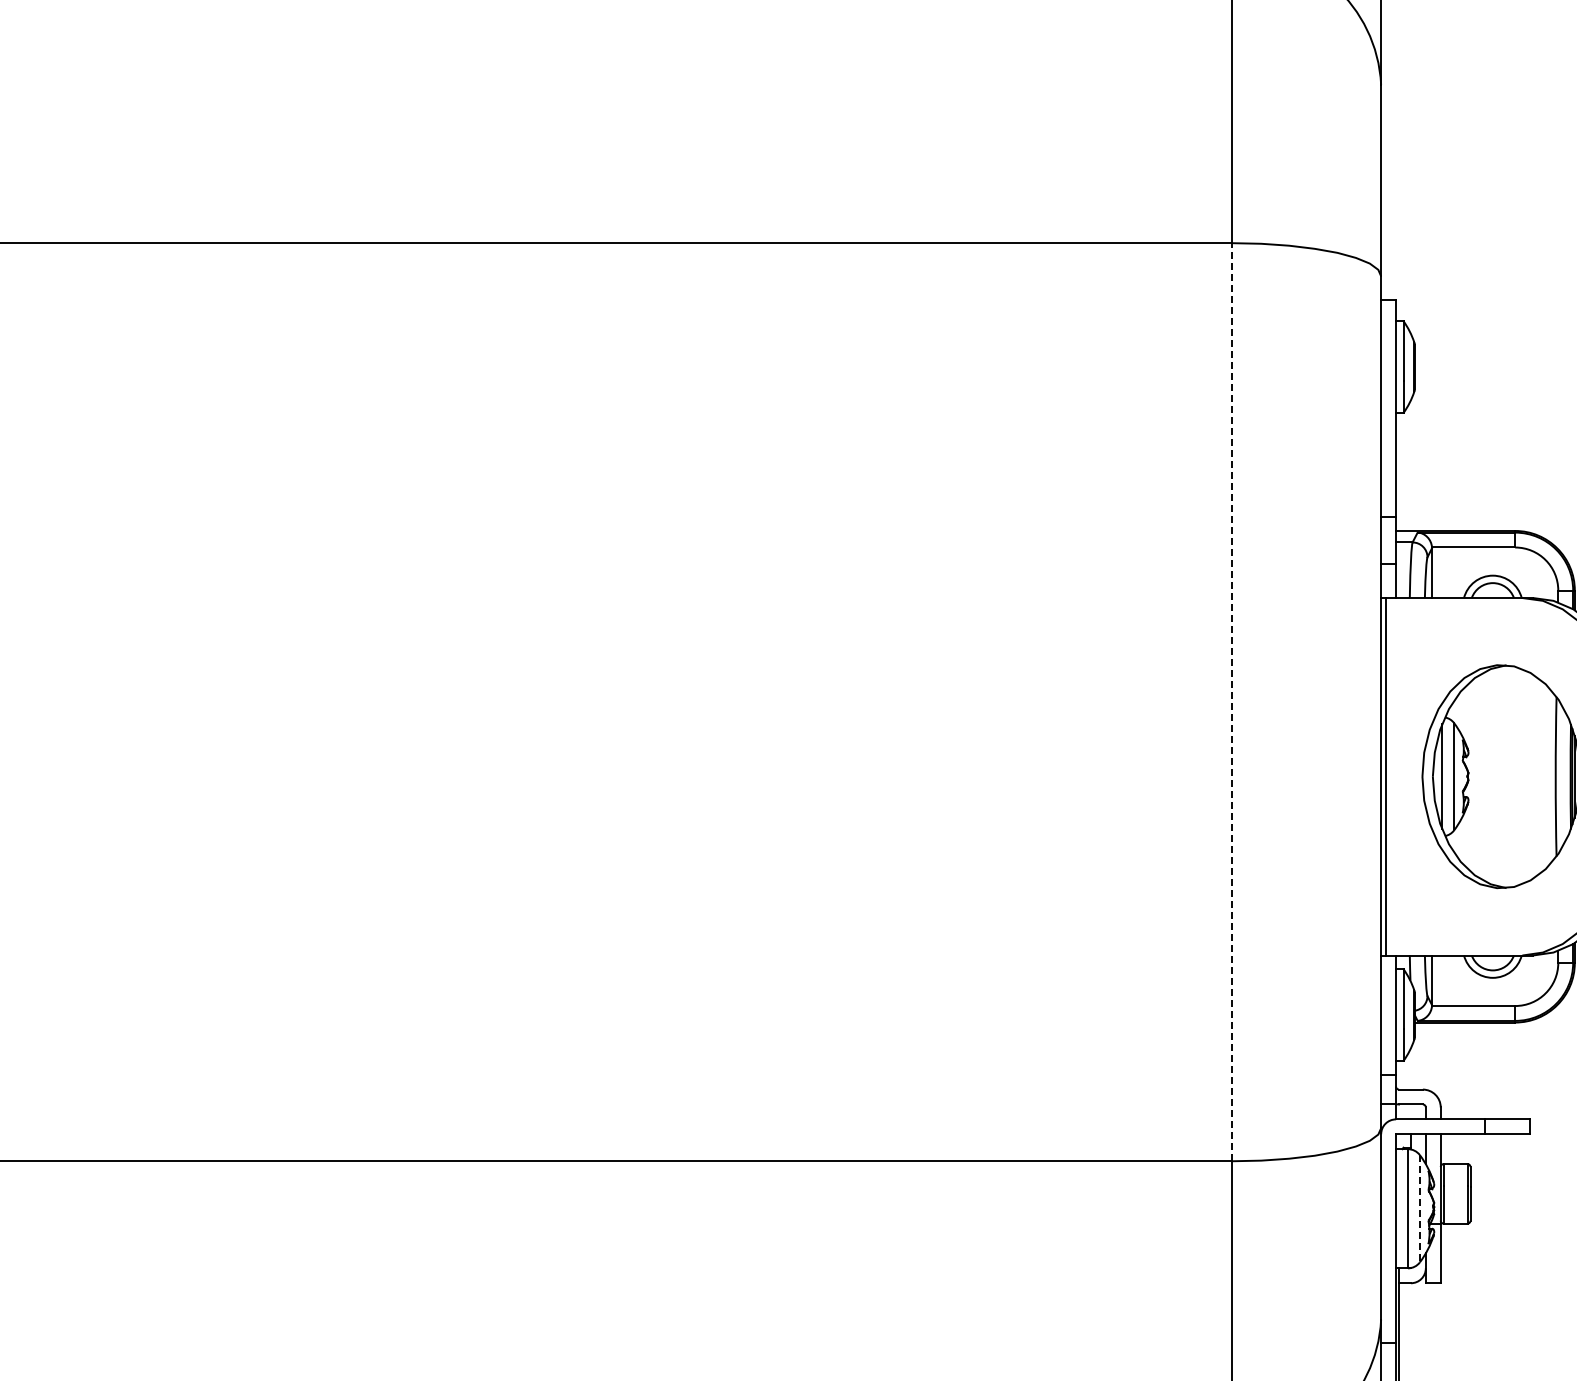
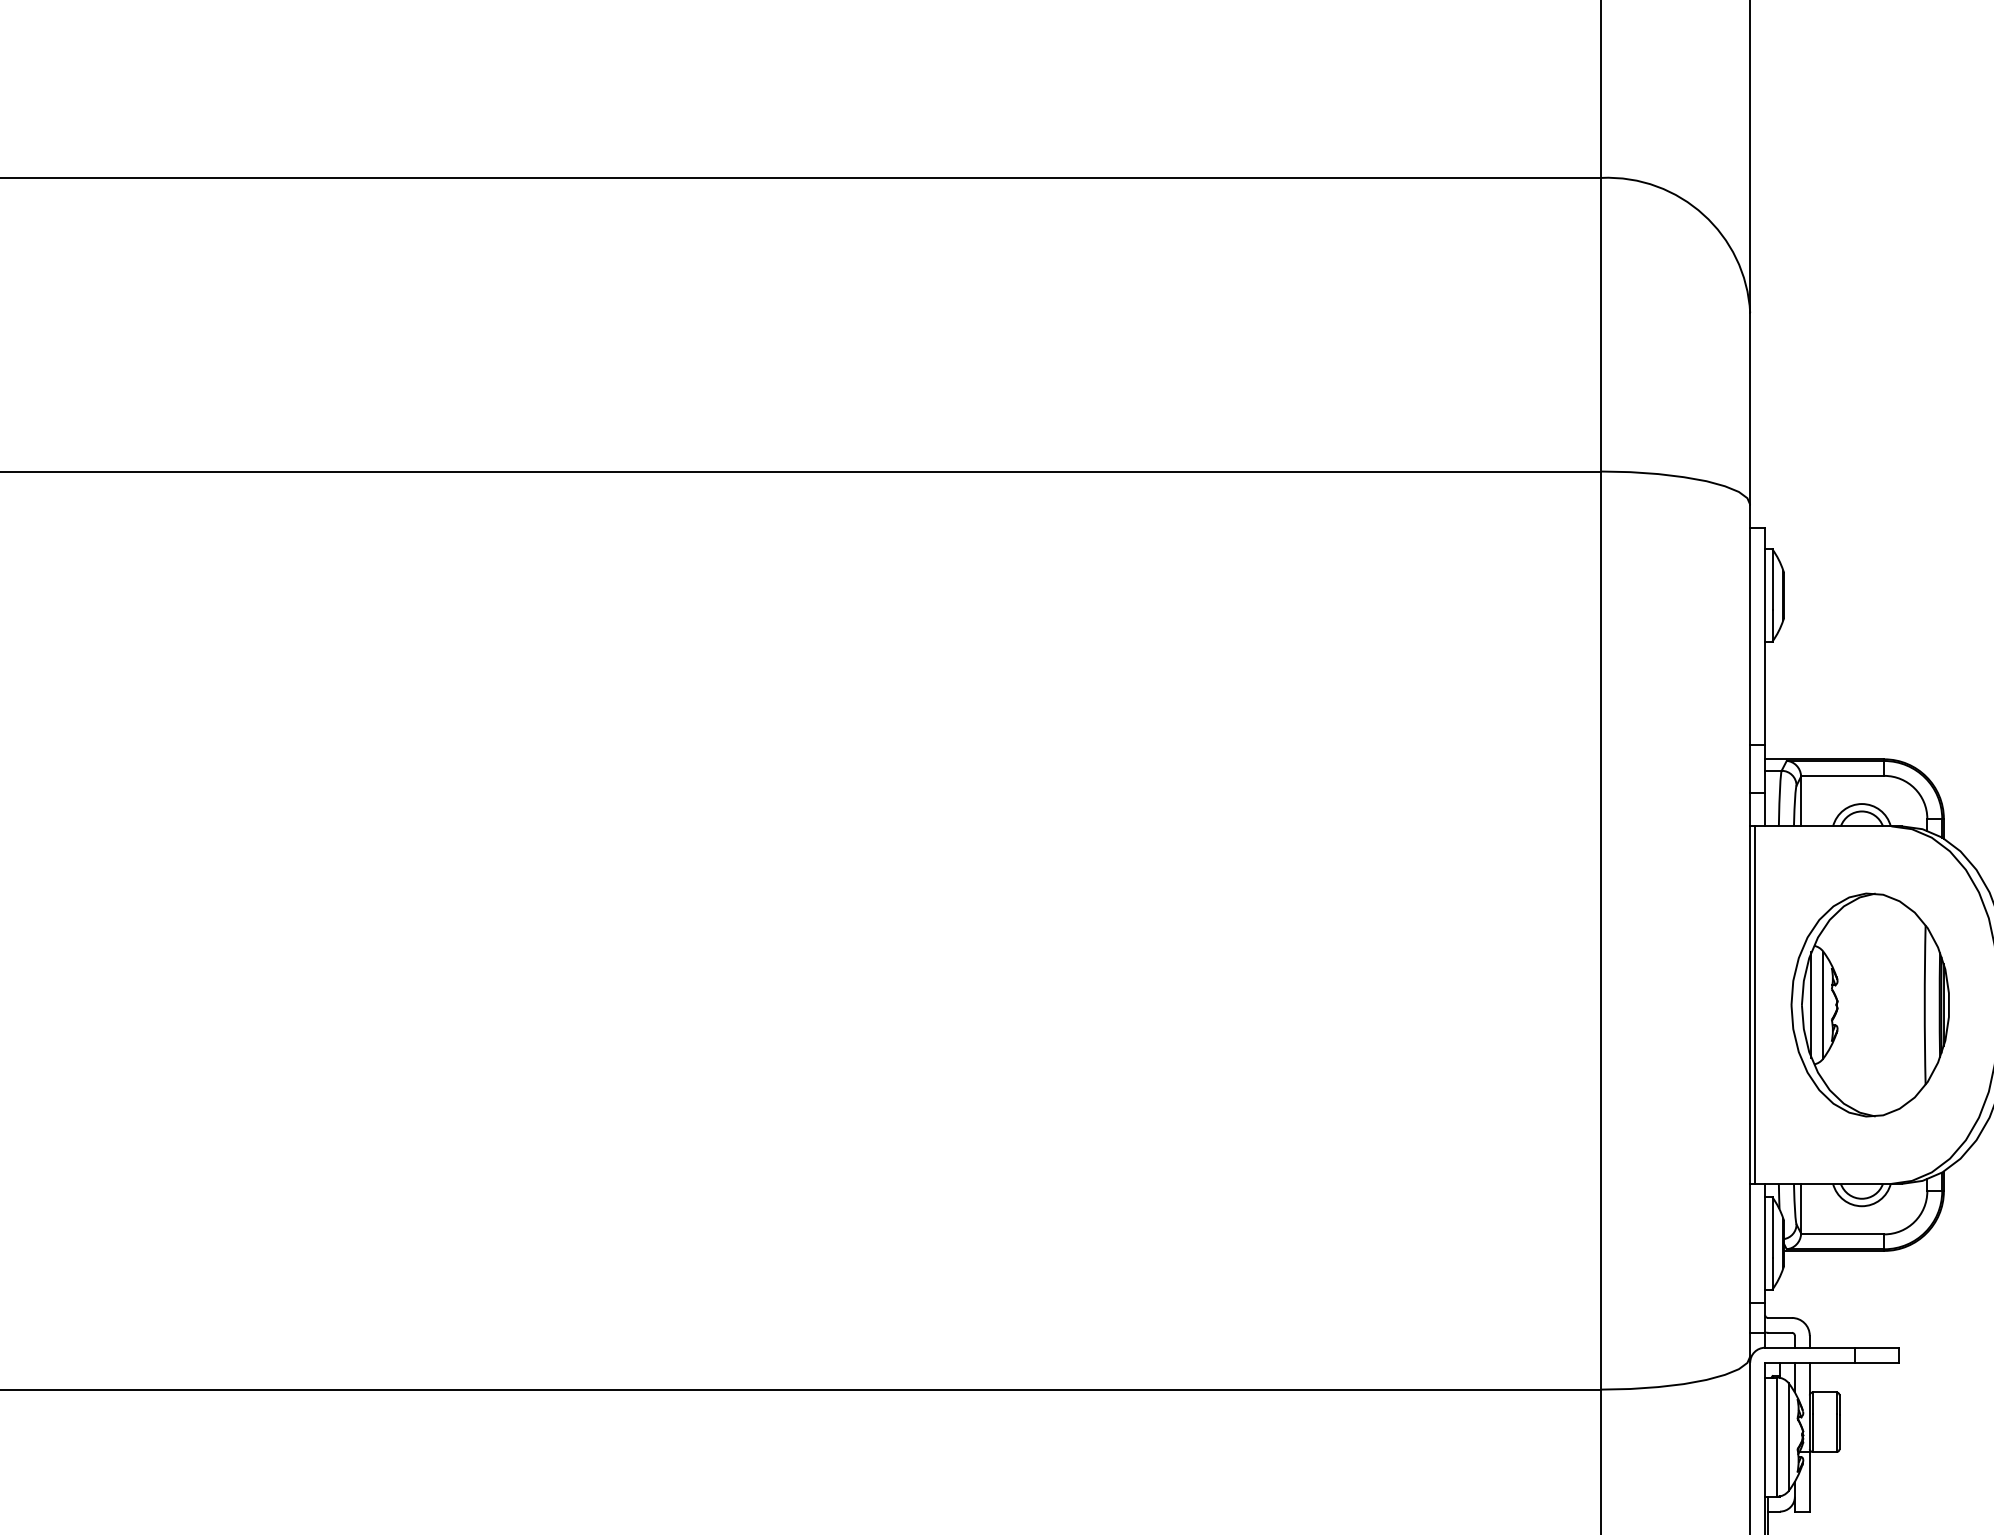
line: (1232, 702) -> (1601, 930), dashed -> solid
line: (1419, 1209) -> (1788, 1437), dashed -> solid

